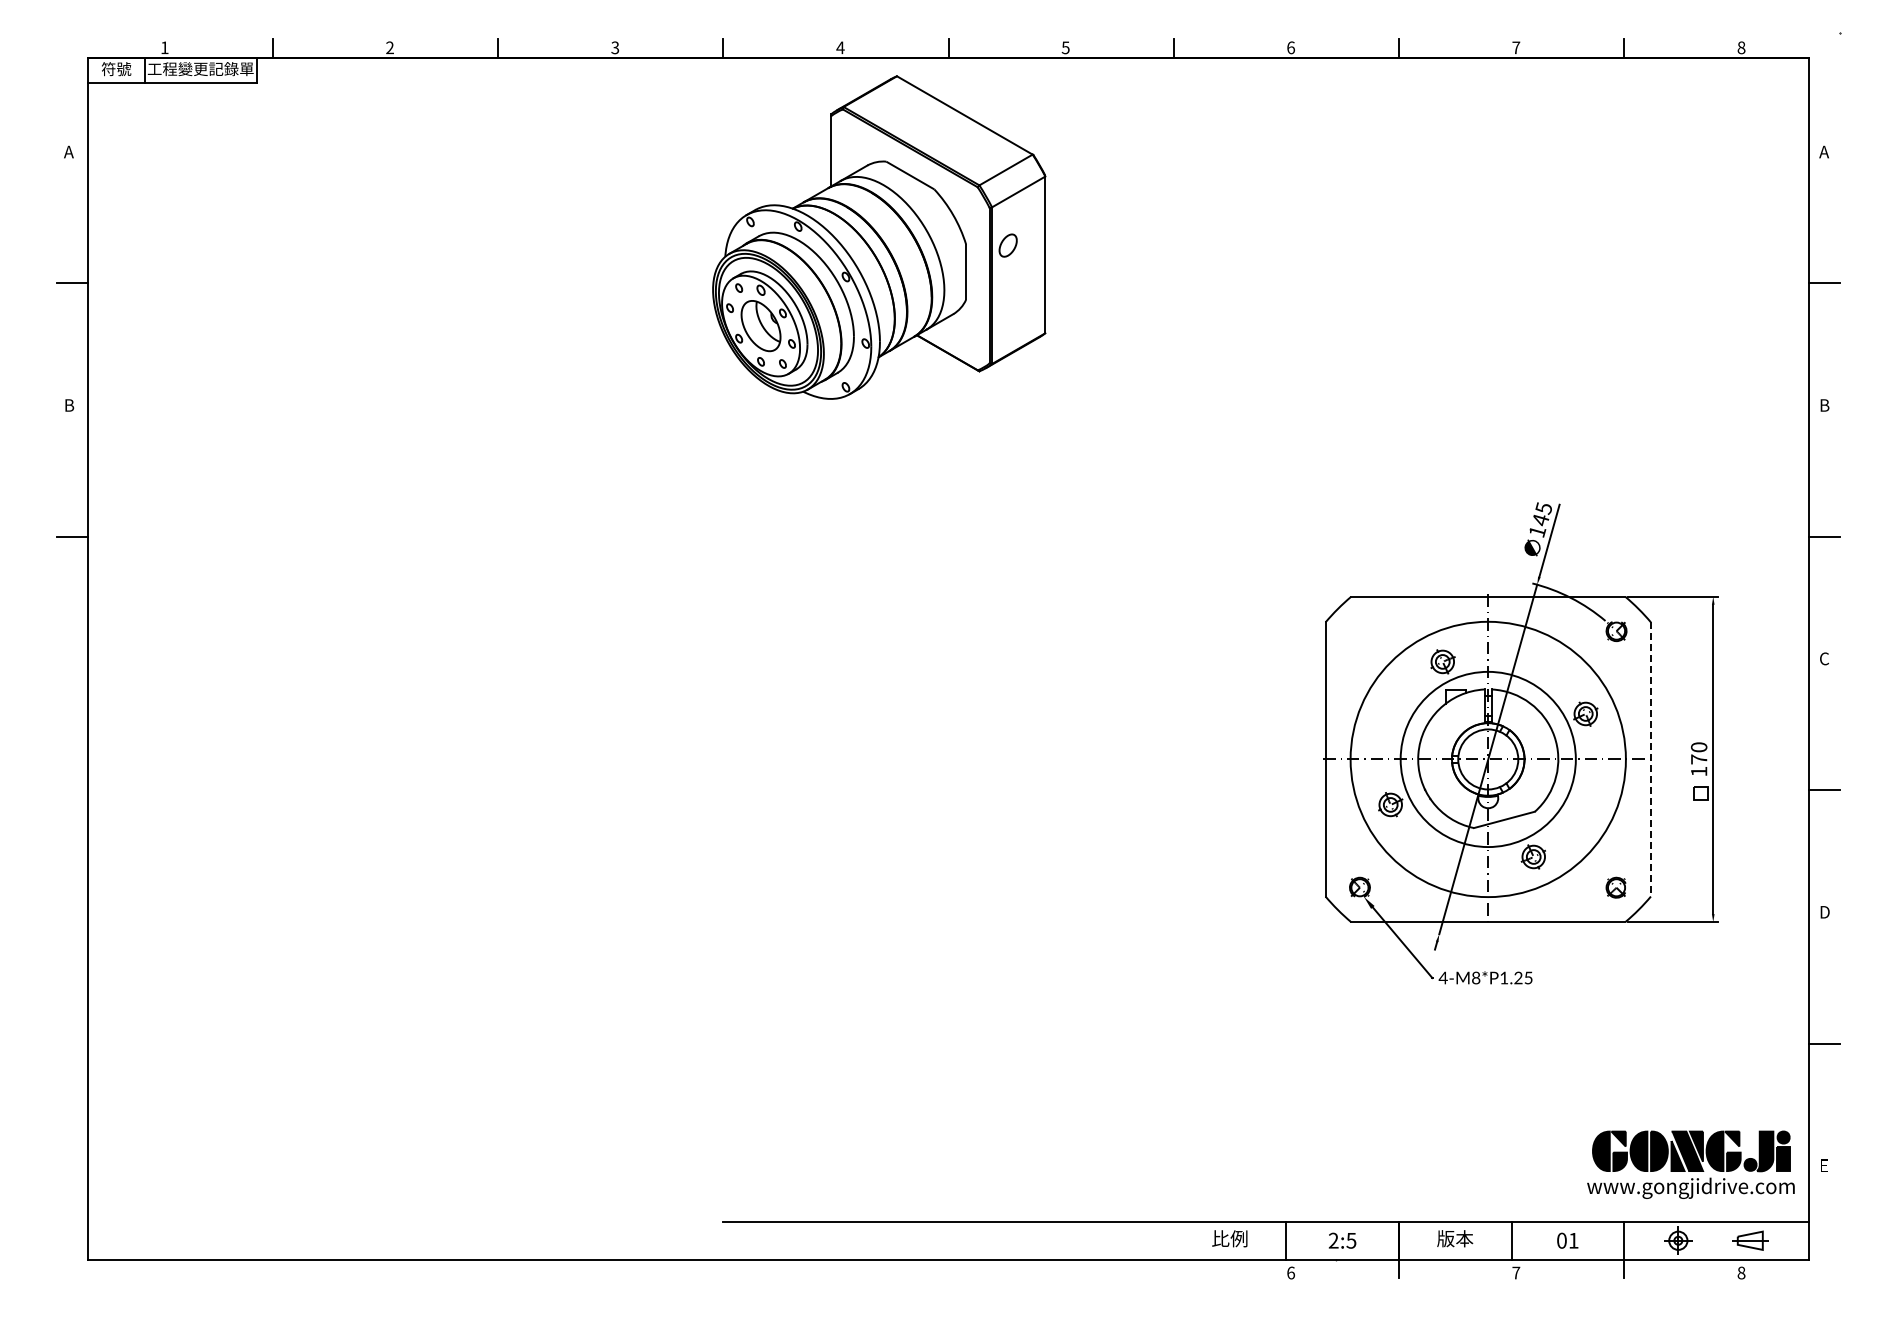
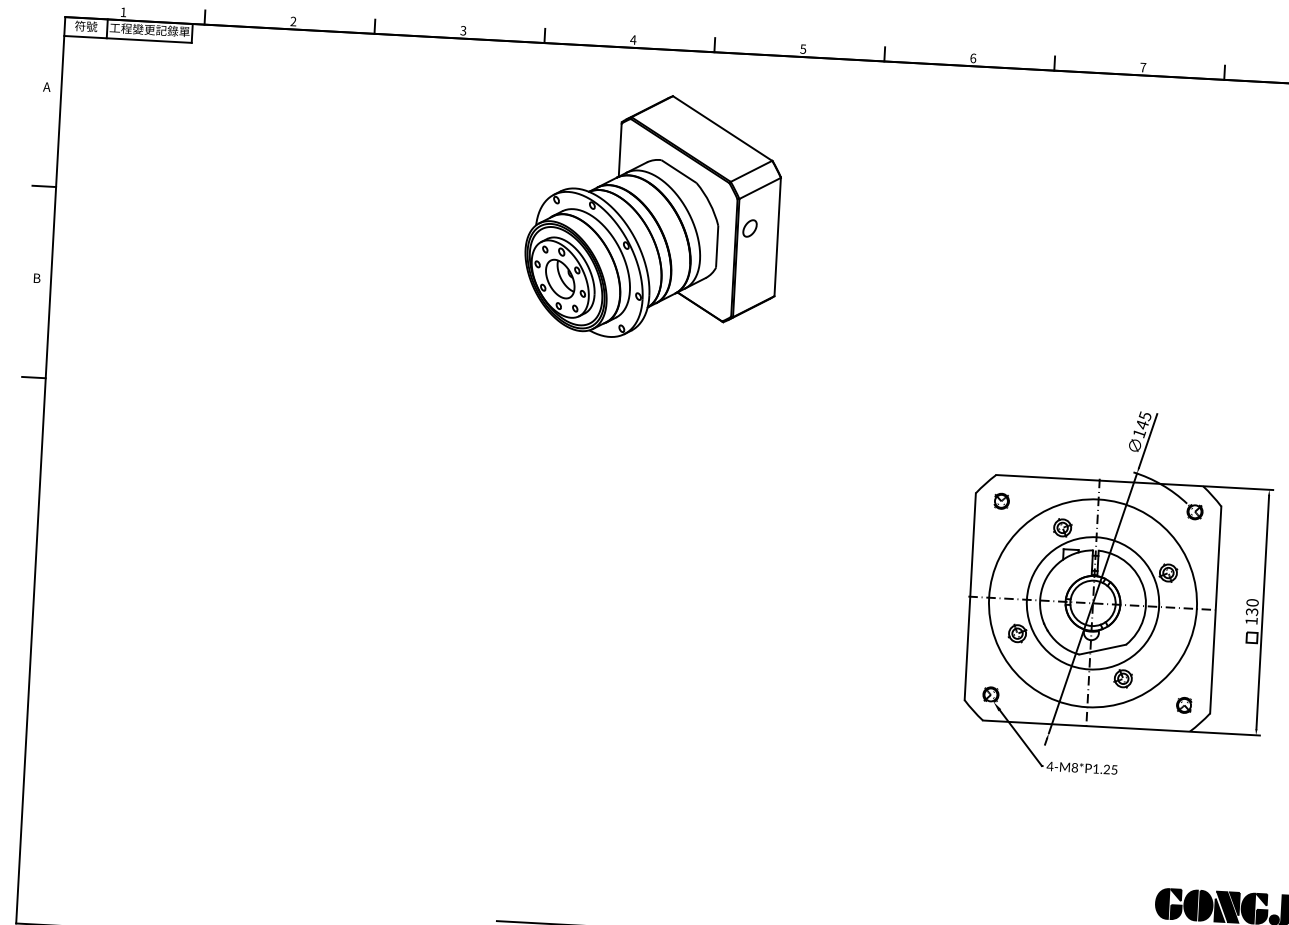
part: (879, 237) -> (653, 217), moved
part: (1360, 631) -> (1001, 501), added
line: (1650, 759) -> (1215, 610), dashed -> solid
text: (1698, 759) -> (1251, 611), 170 -> 130

